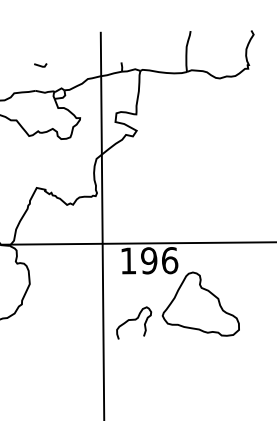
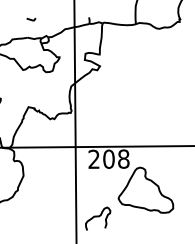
text: (149, 260) -> (109, 159), 196 -> 208
curve: (134, 320) -> (98, 216), moved

